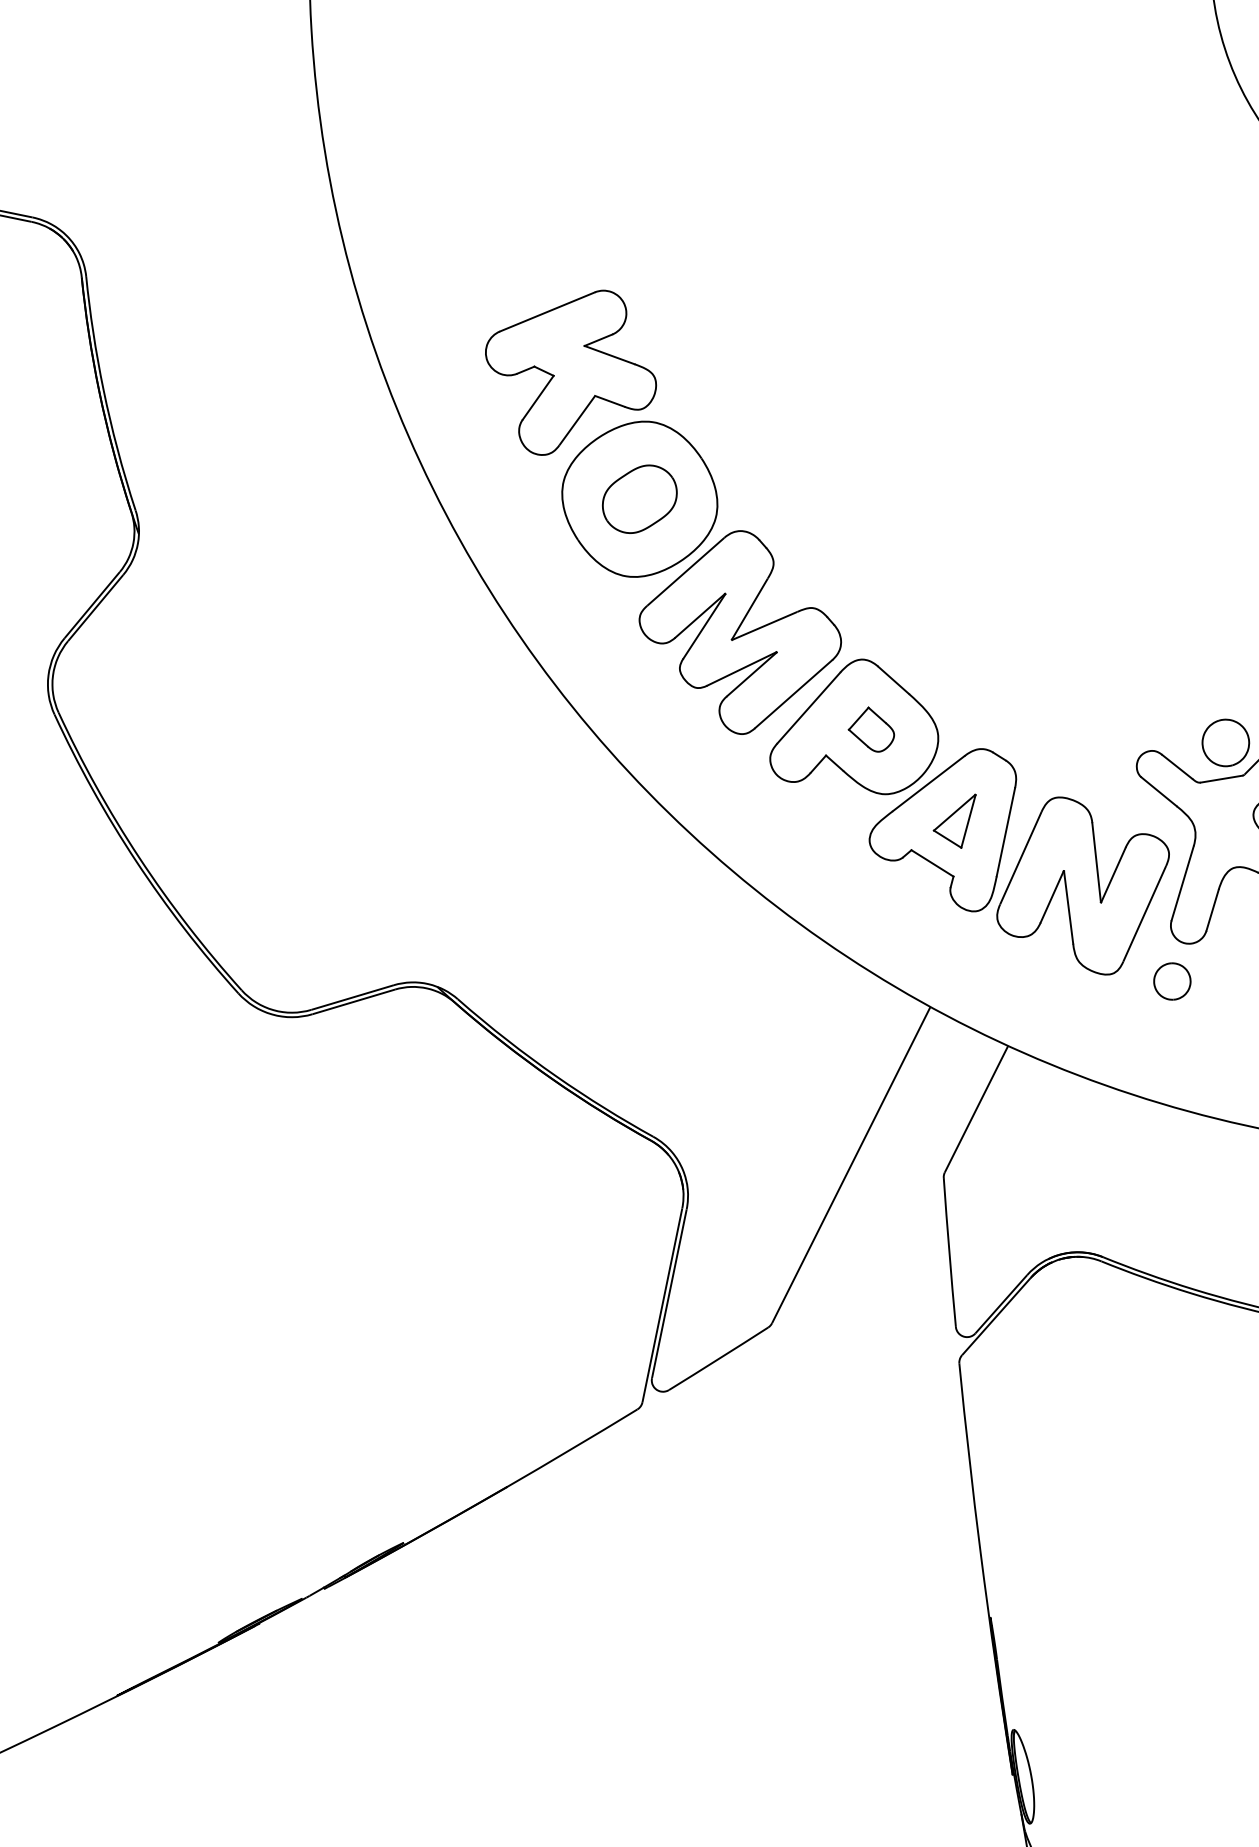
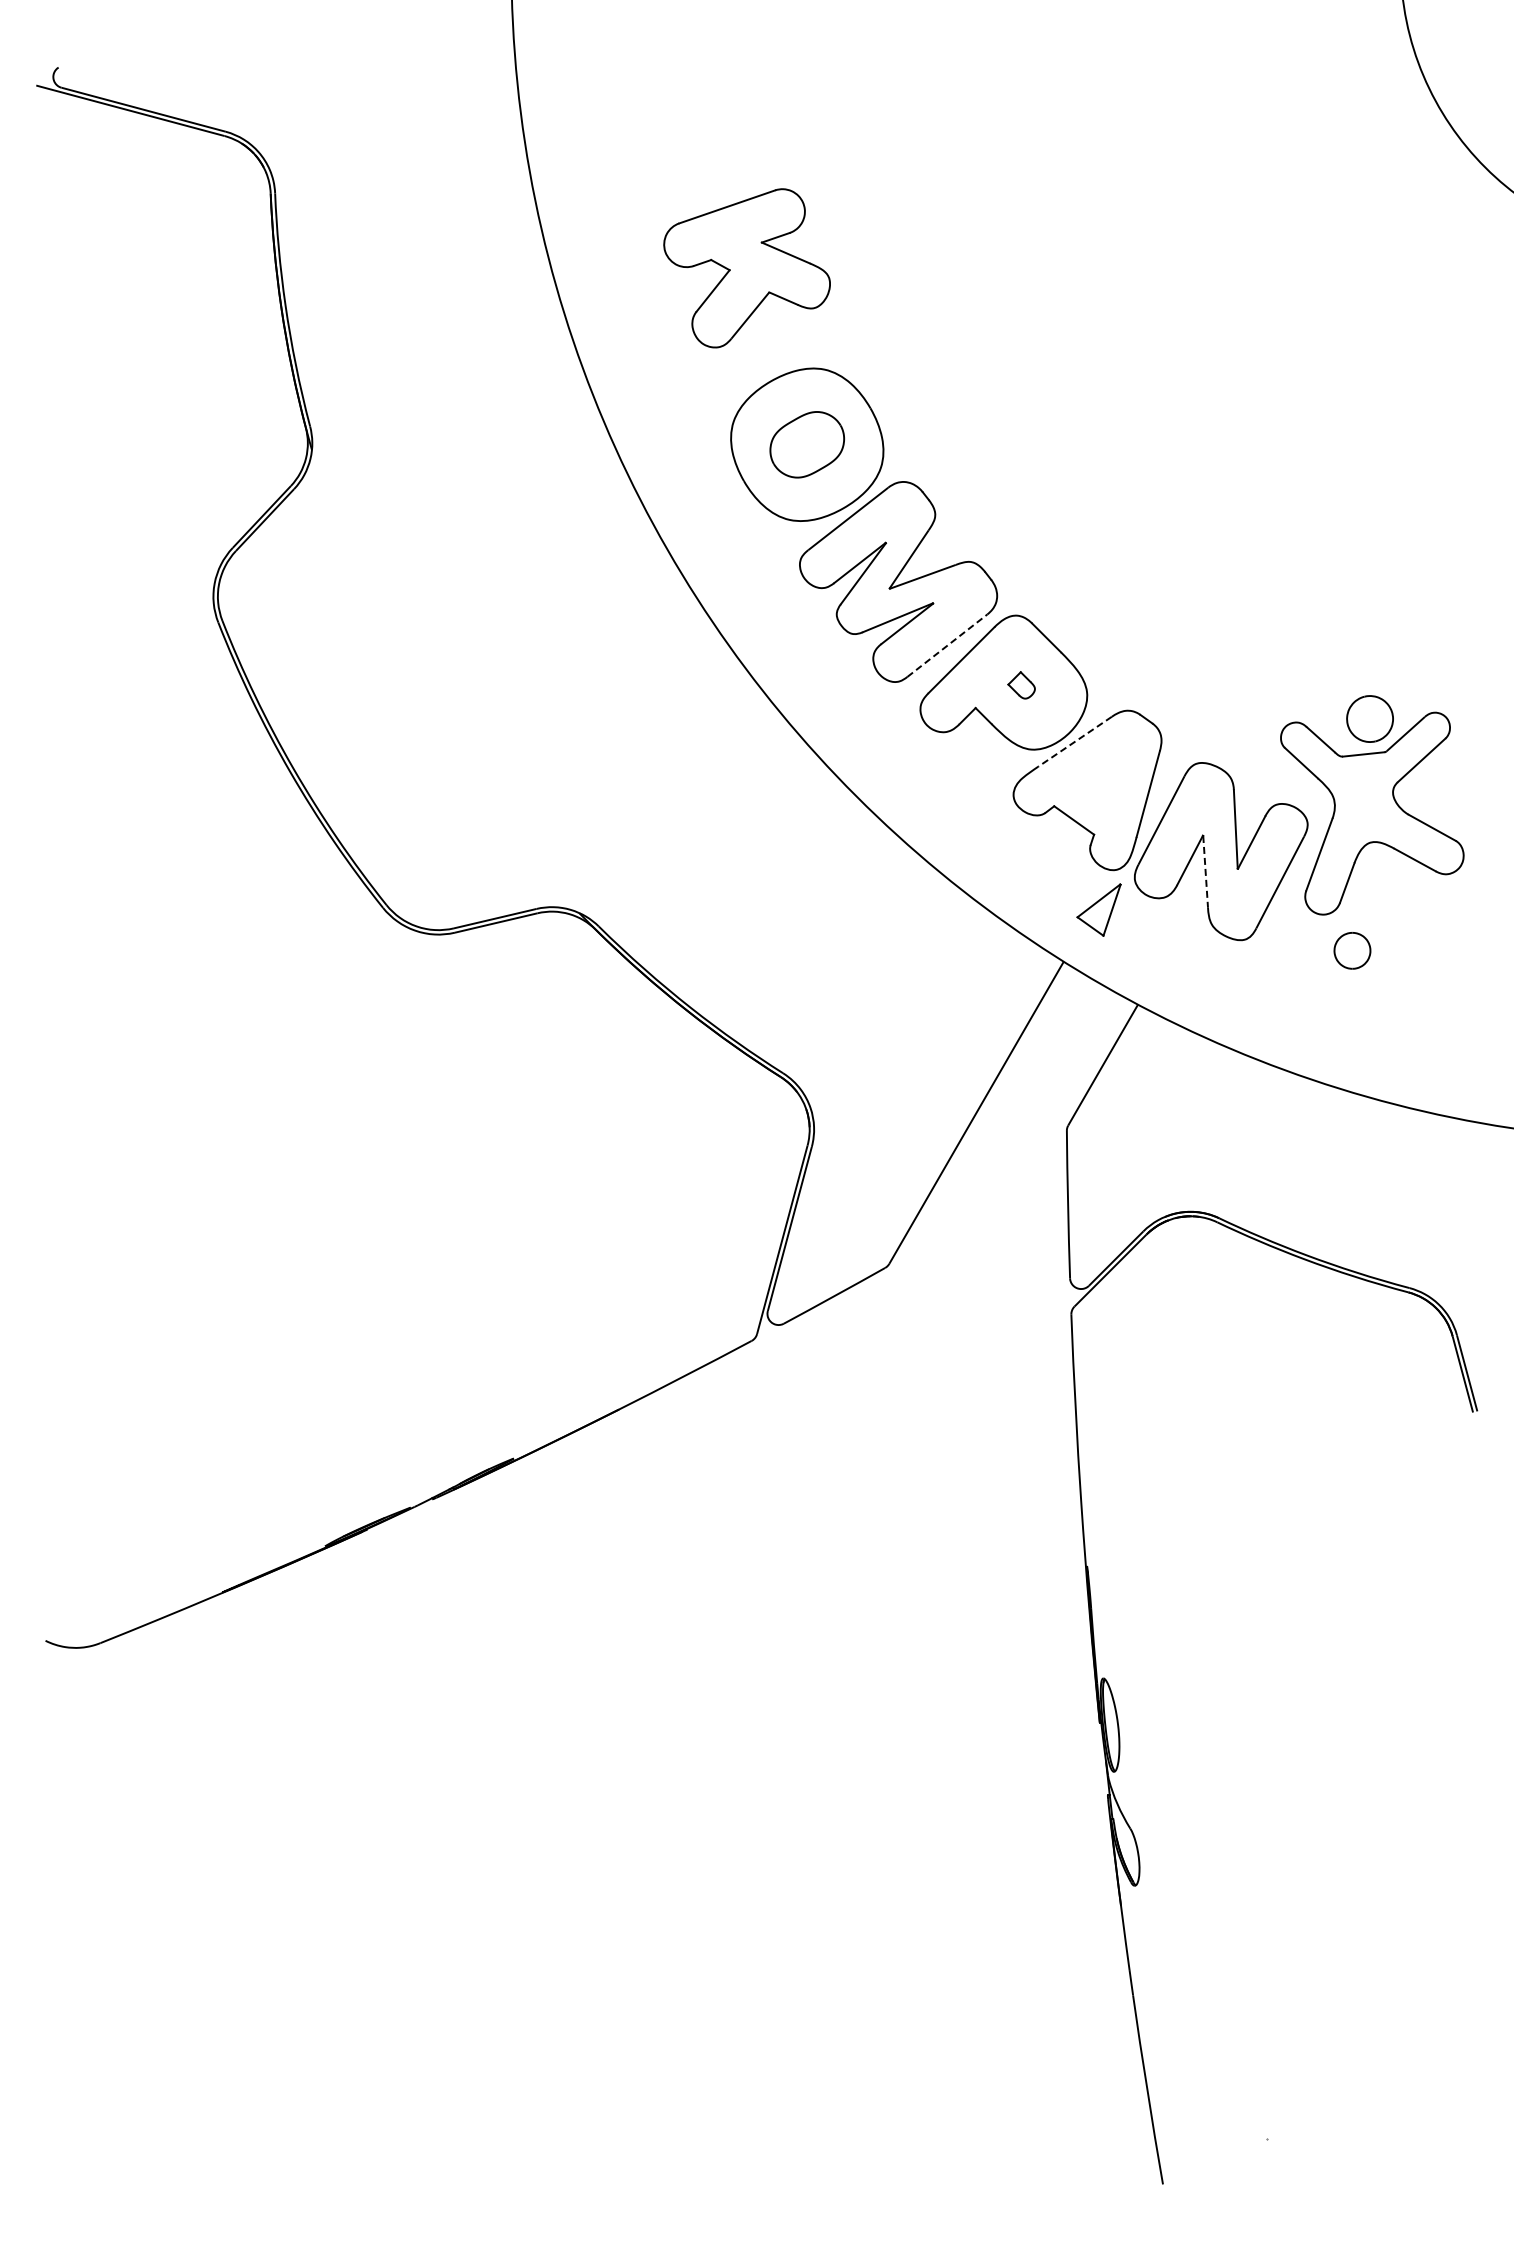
part: (570, 373) -> (746, 268), moved
line: (793, 693) -> (947, 645), solid -> dashed
part: (871, 729) -> (1021, 685), size x0.6
line: (928, 784) -> (1074, 742), solid -> dashed
part: (954, 821) -> (1098, 909), moved
line: (1068, 907) -> (1205, 871), solid -> dashed
part: (1172, 981) -> (1352, 950), moved

